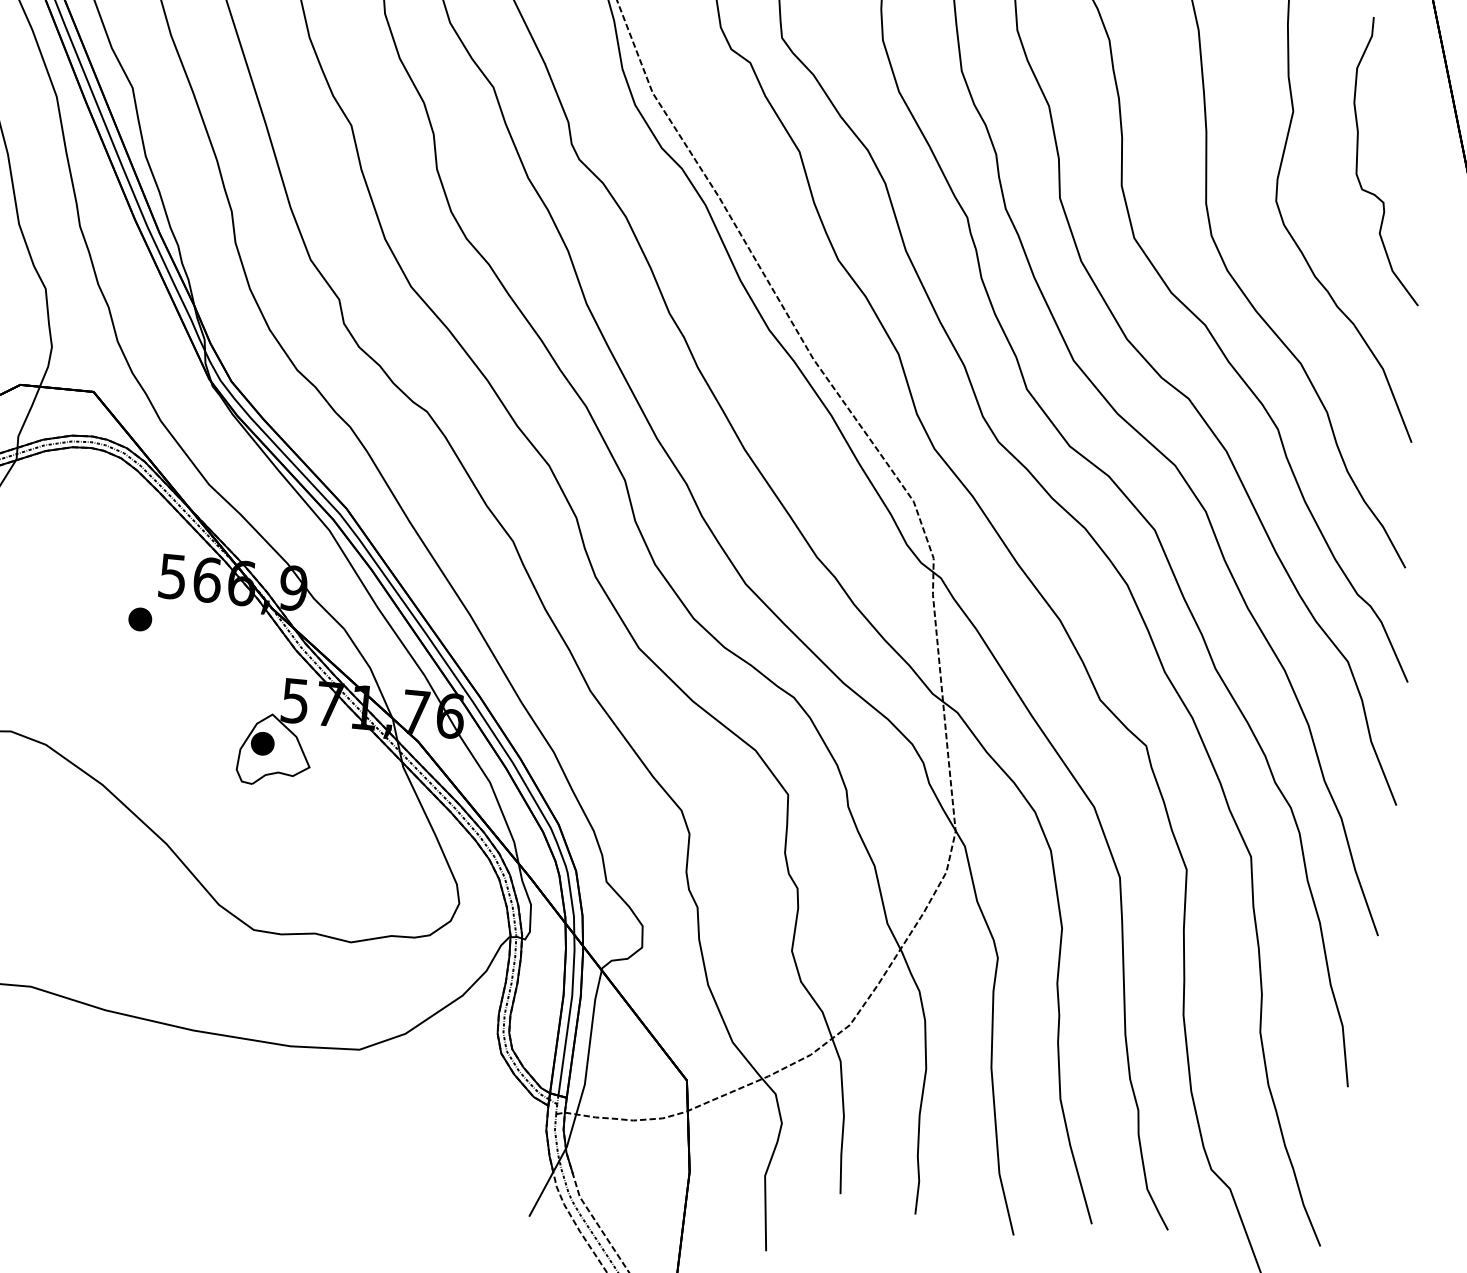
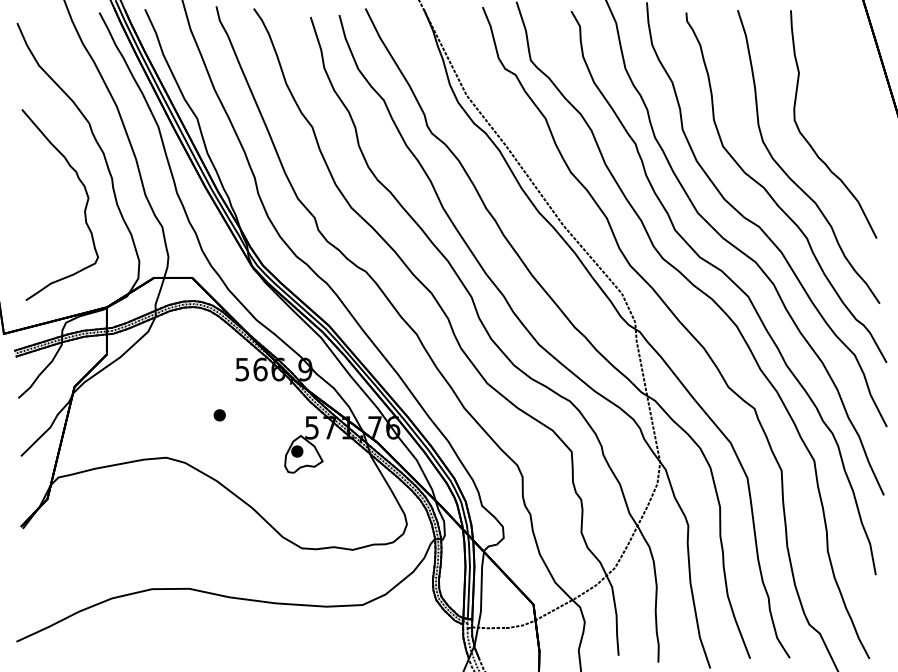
part: (1359, 157) -> (835, 93), removed
part: (139, 619) -> (219, 415), moved

